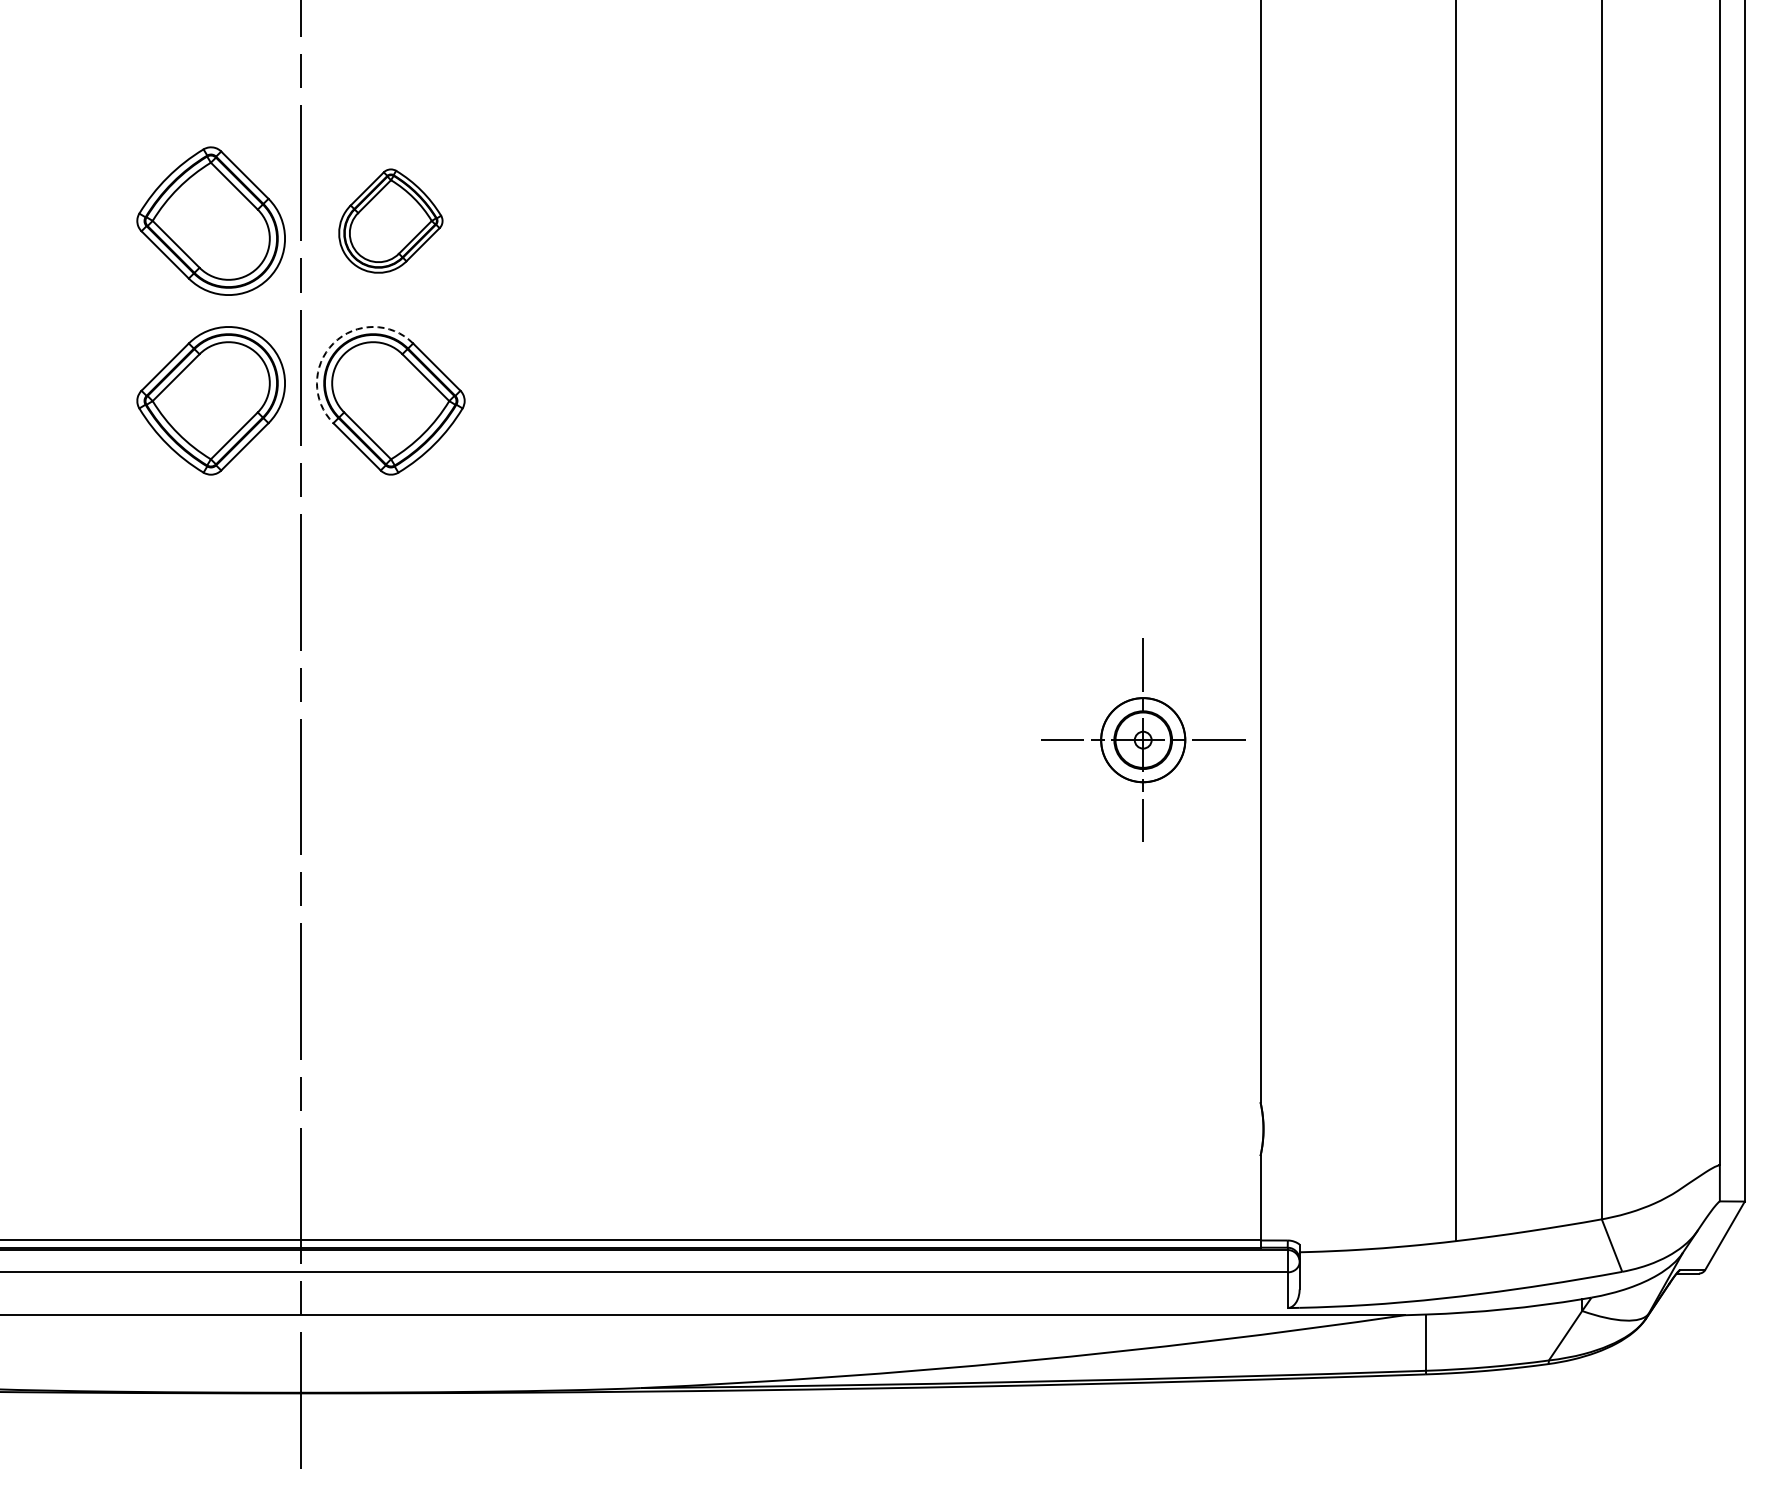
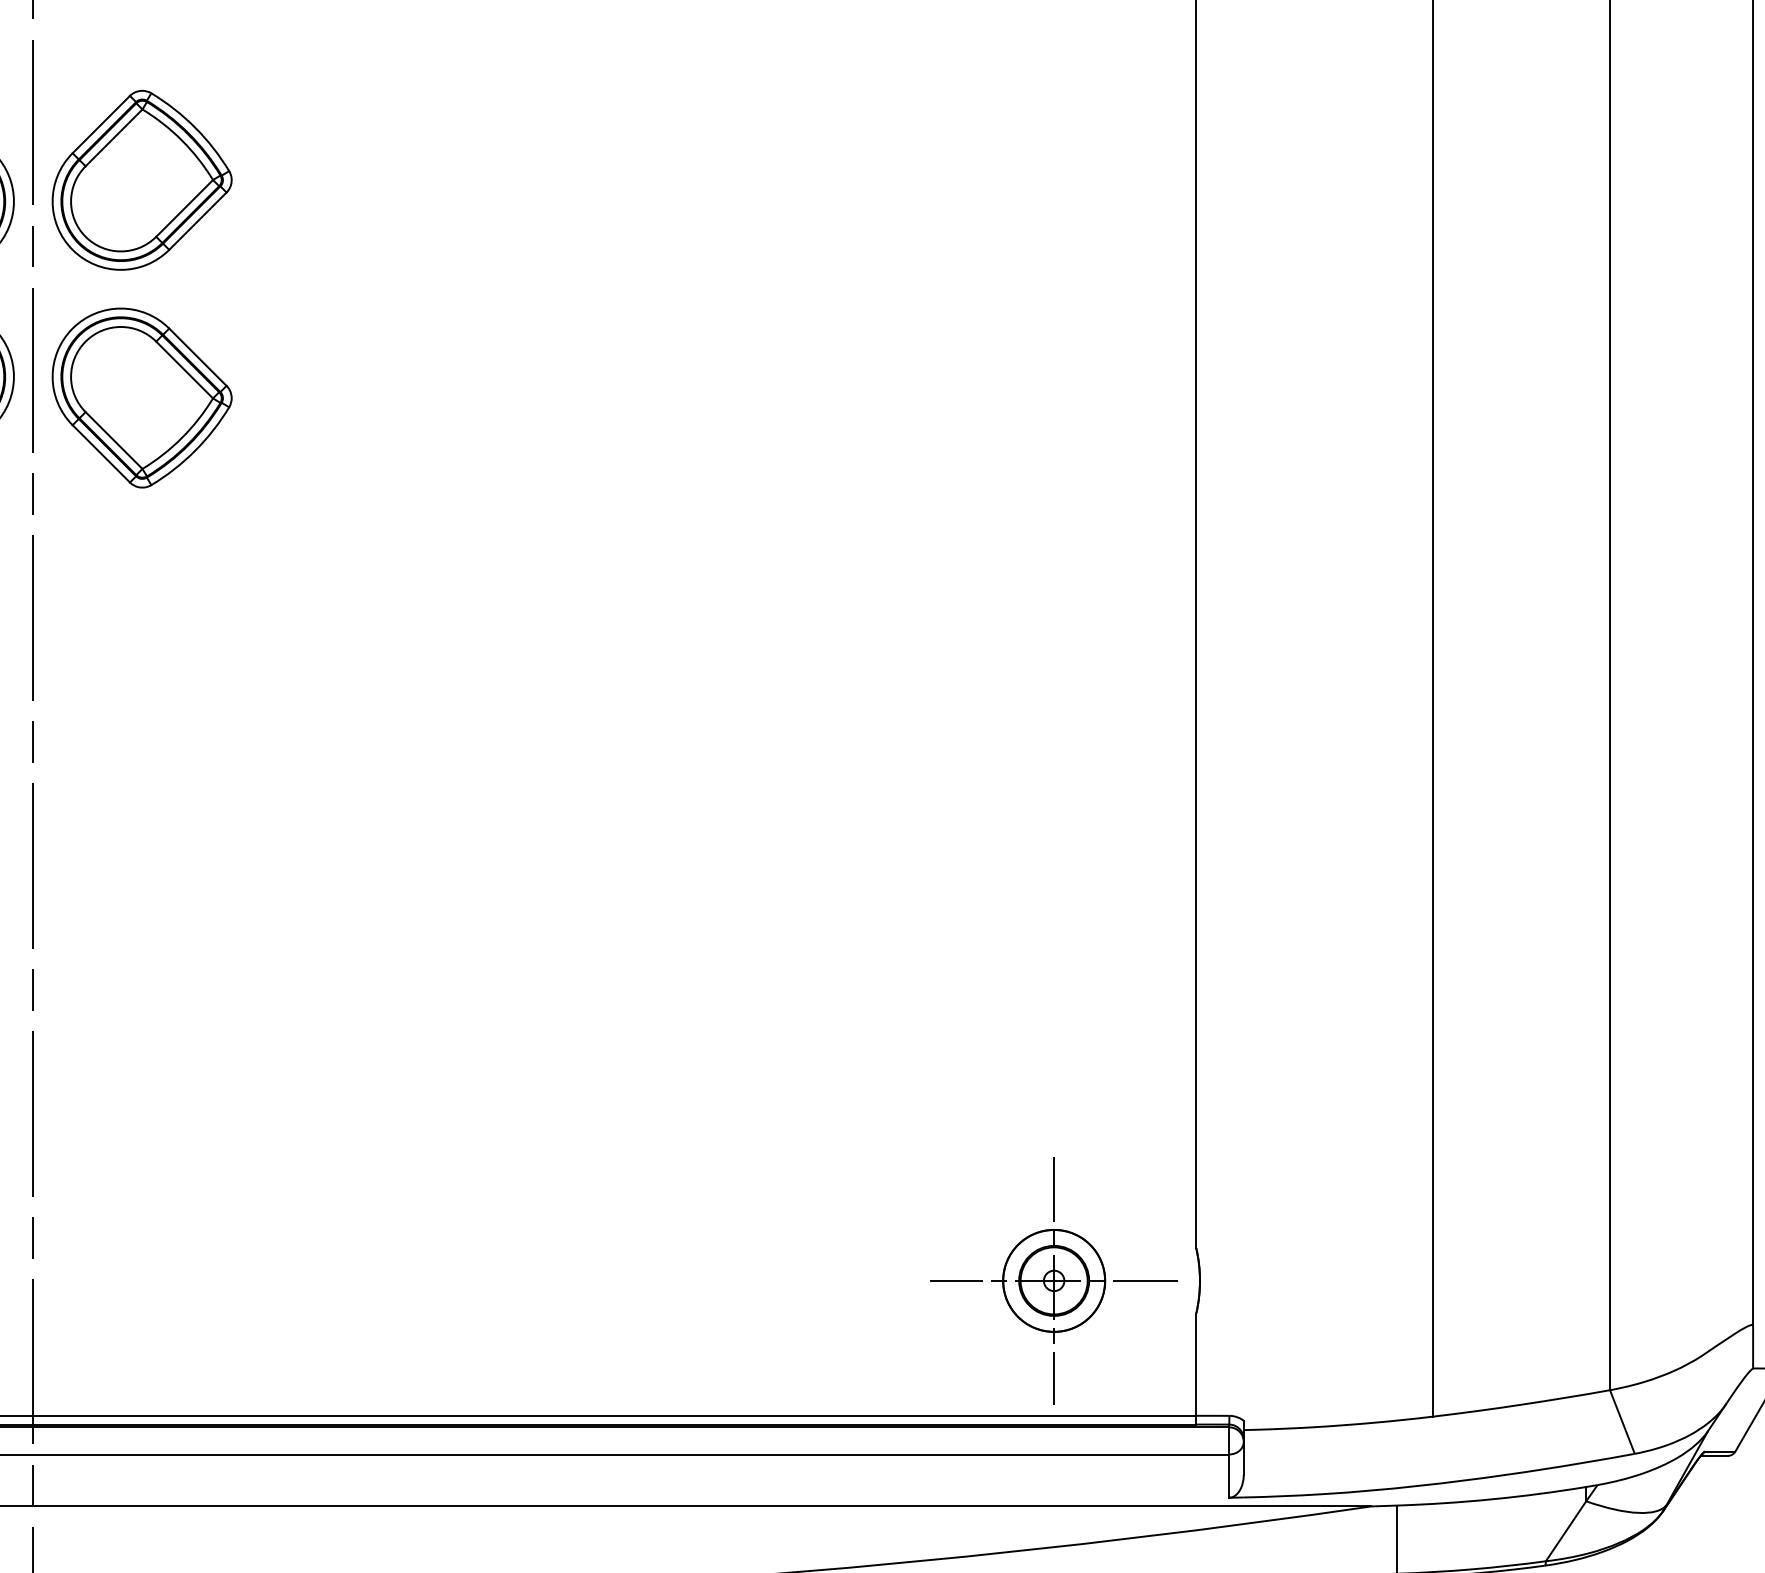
part: (390, 220) -> (141, 179), size x1.43
arc: (333, 343) -> (72, 328), dashed -> solid
part: (1143, 739) -> (1054, 1280), moved

